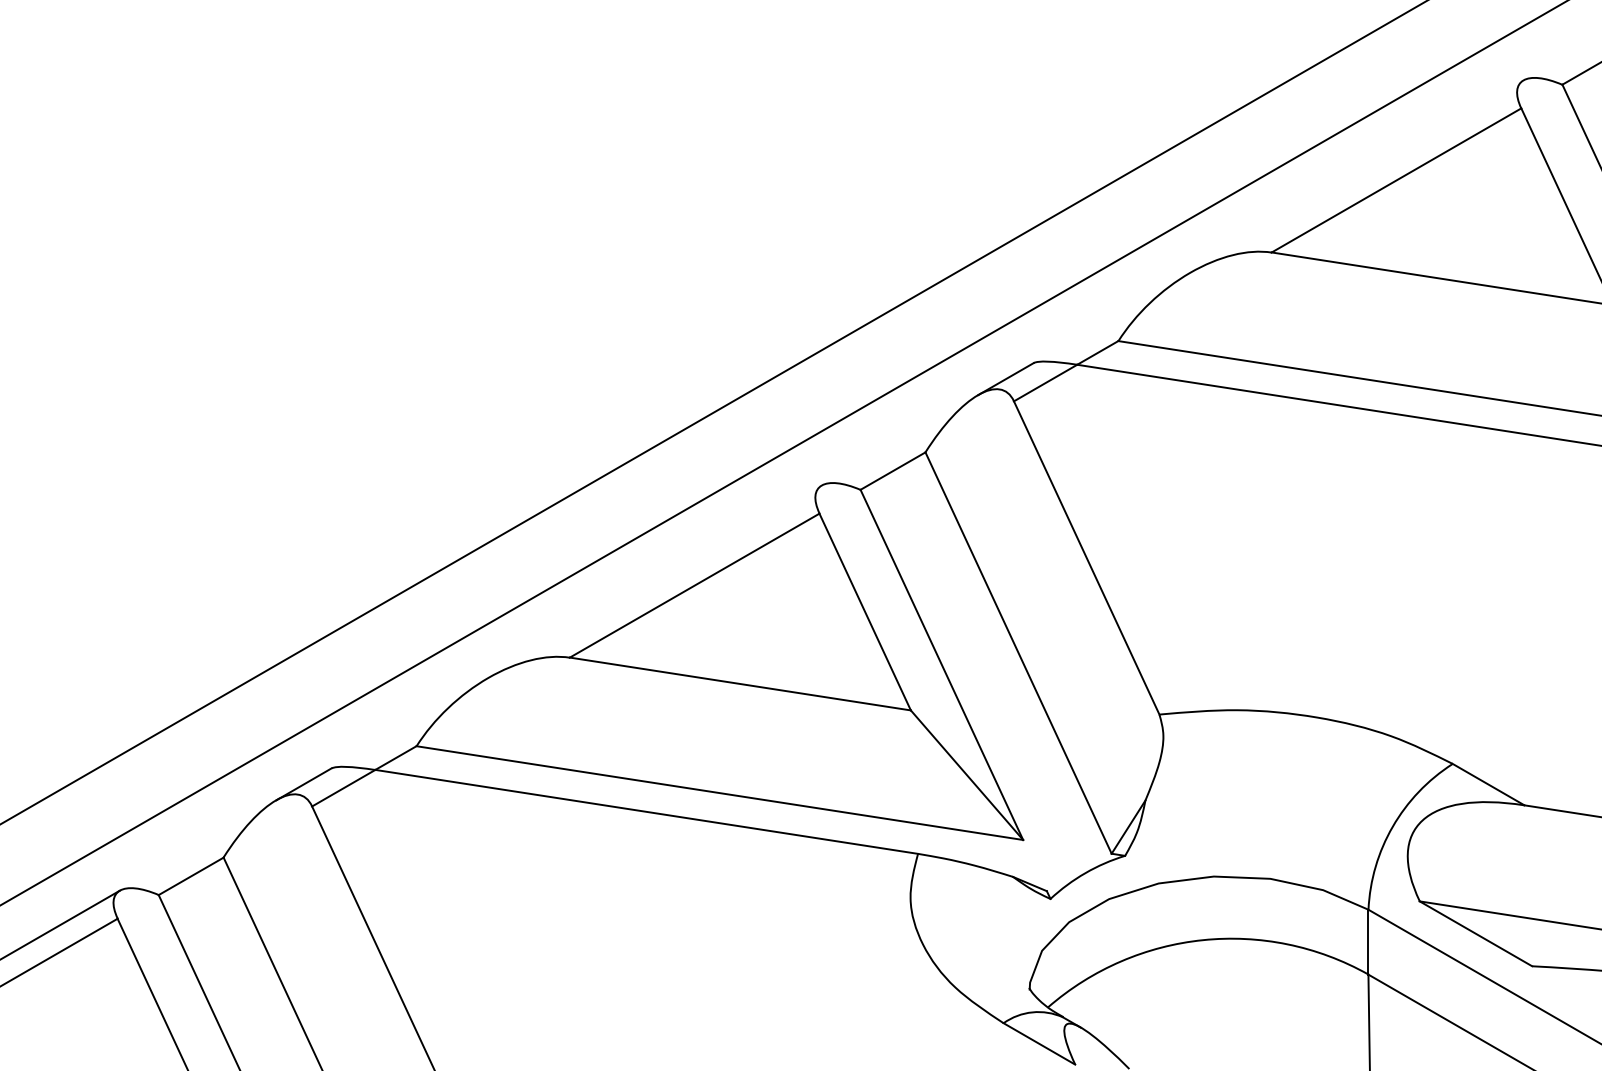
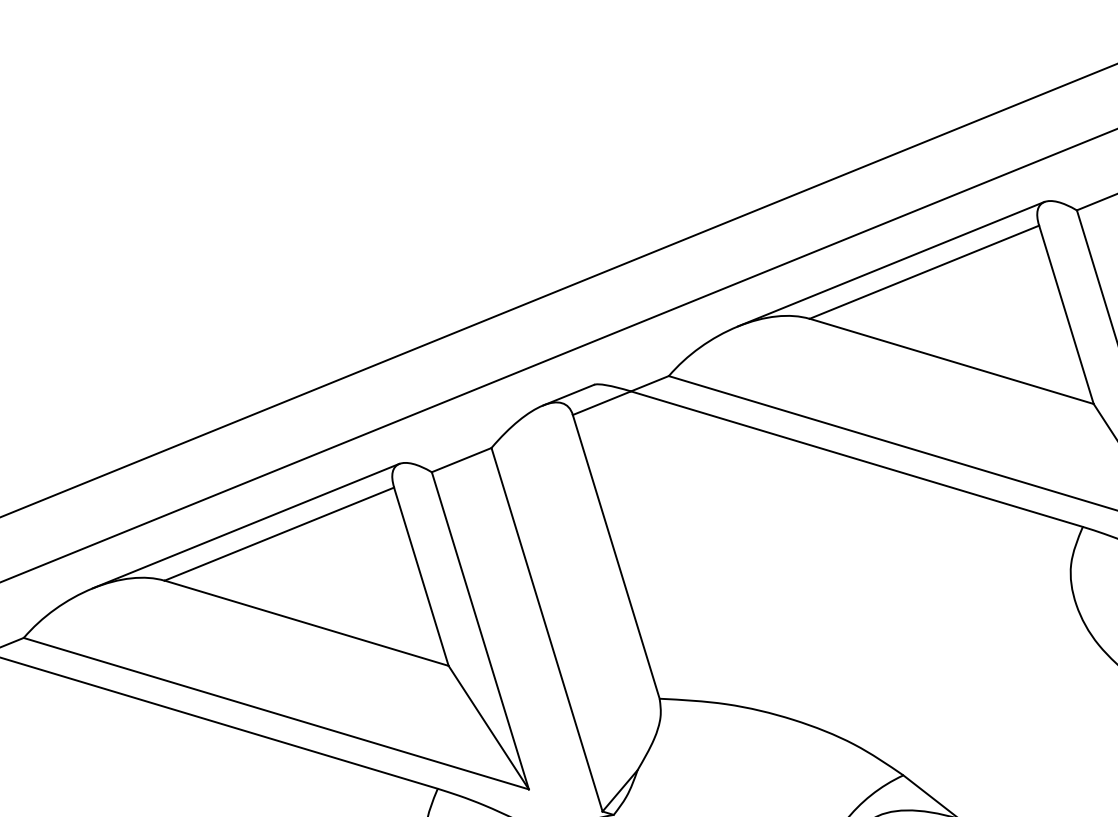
line: (1356, 176) -> (890, 264), added
line: (654, 581) -> (245, 525), added

